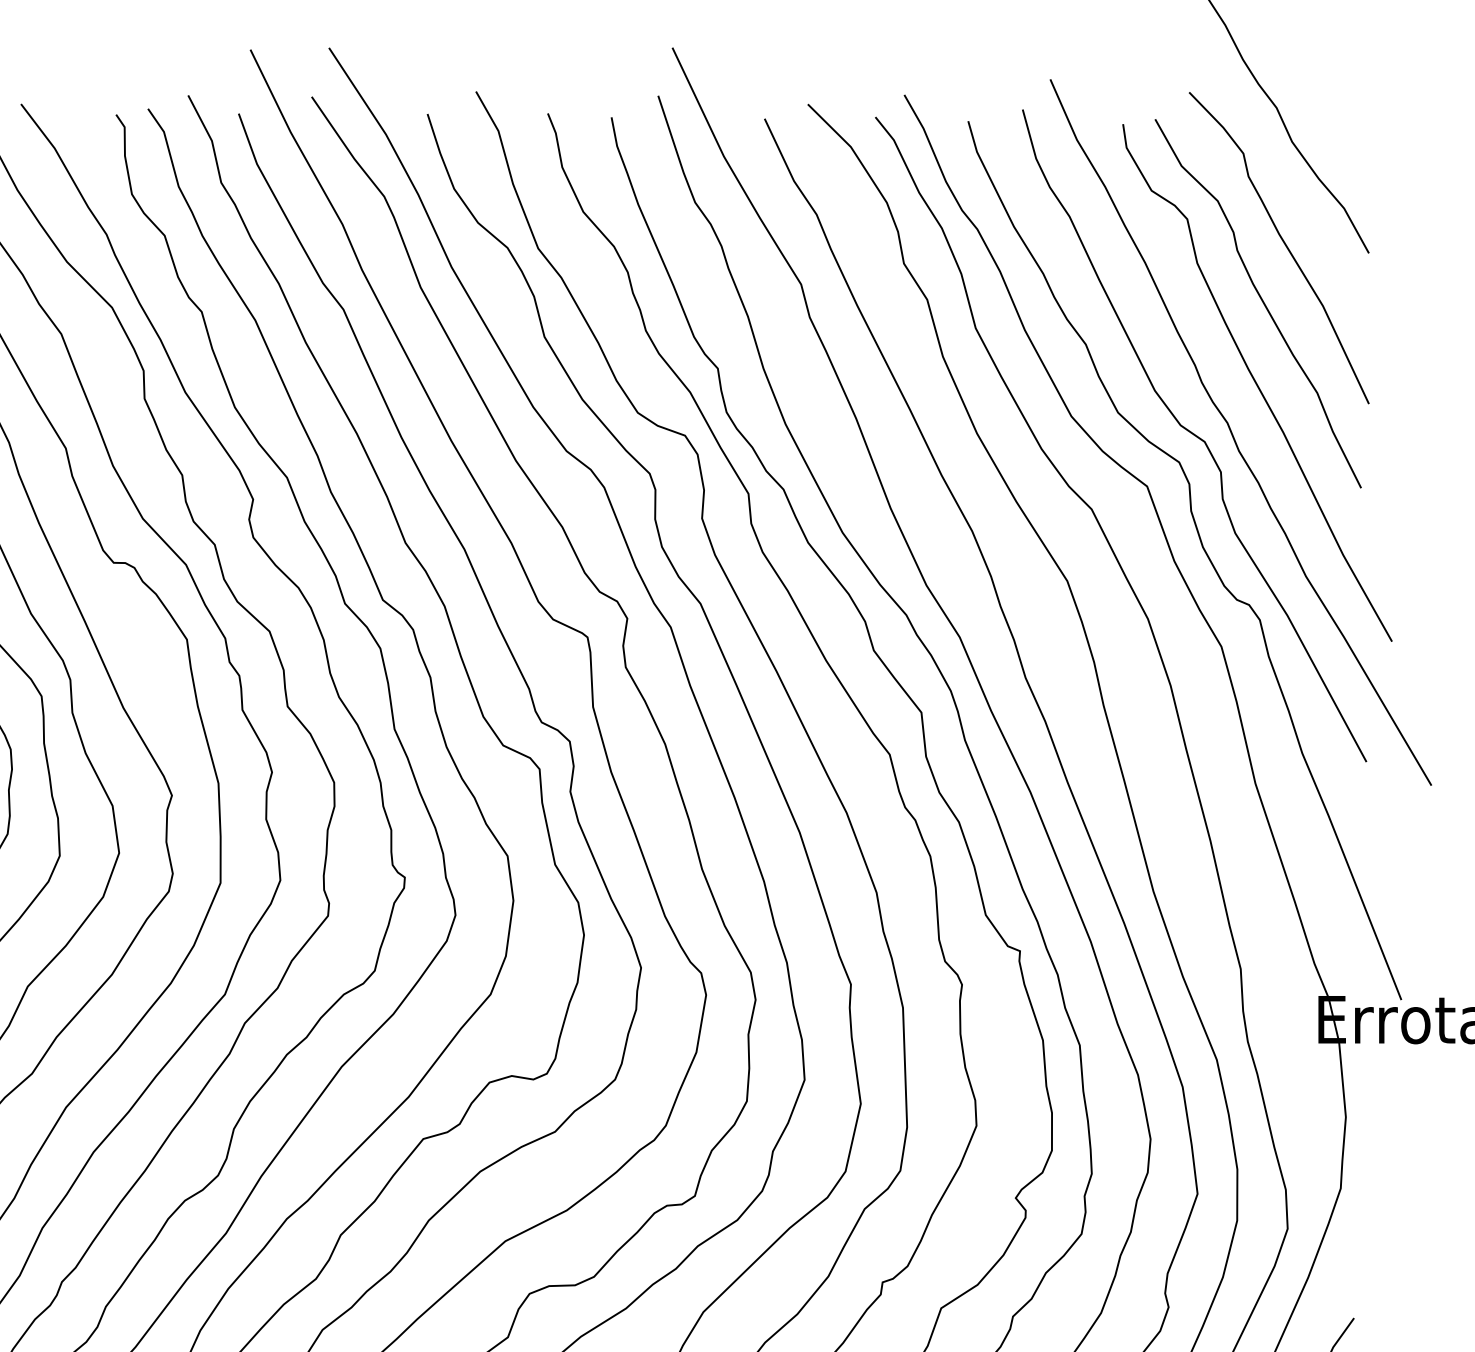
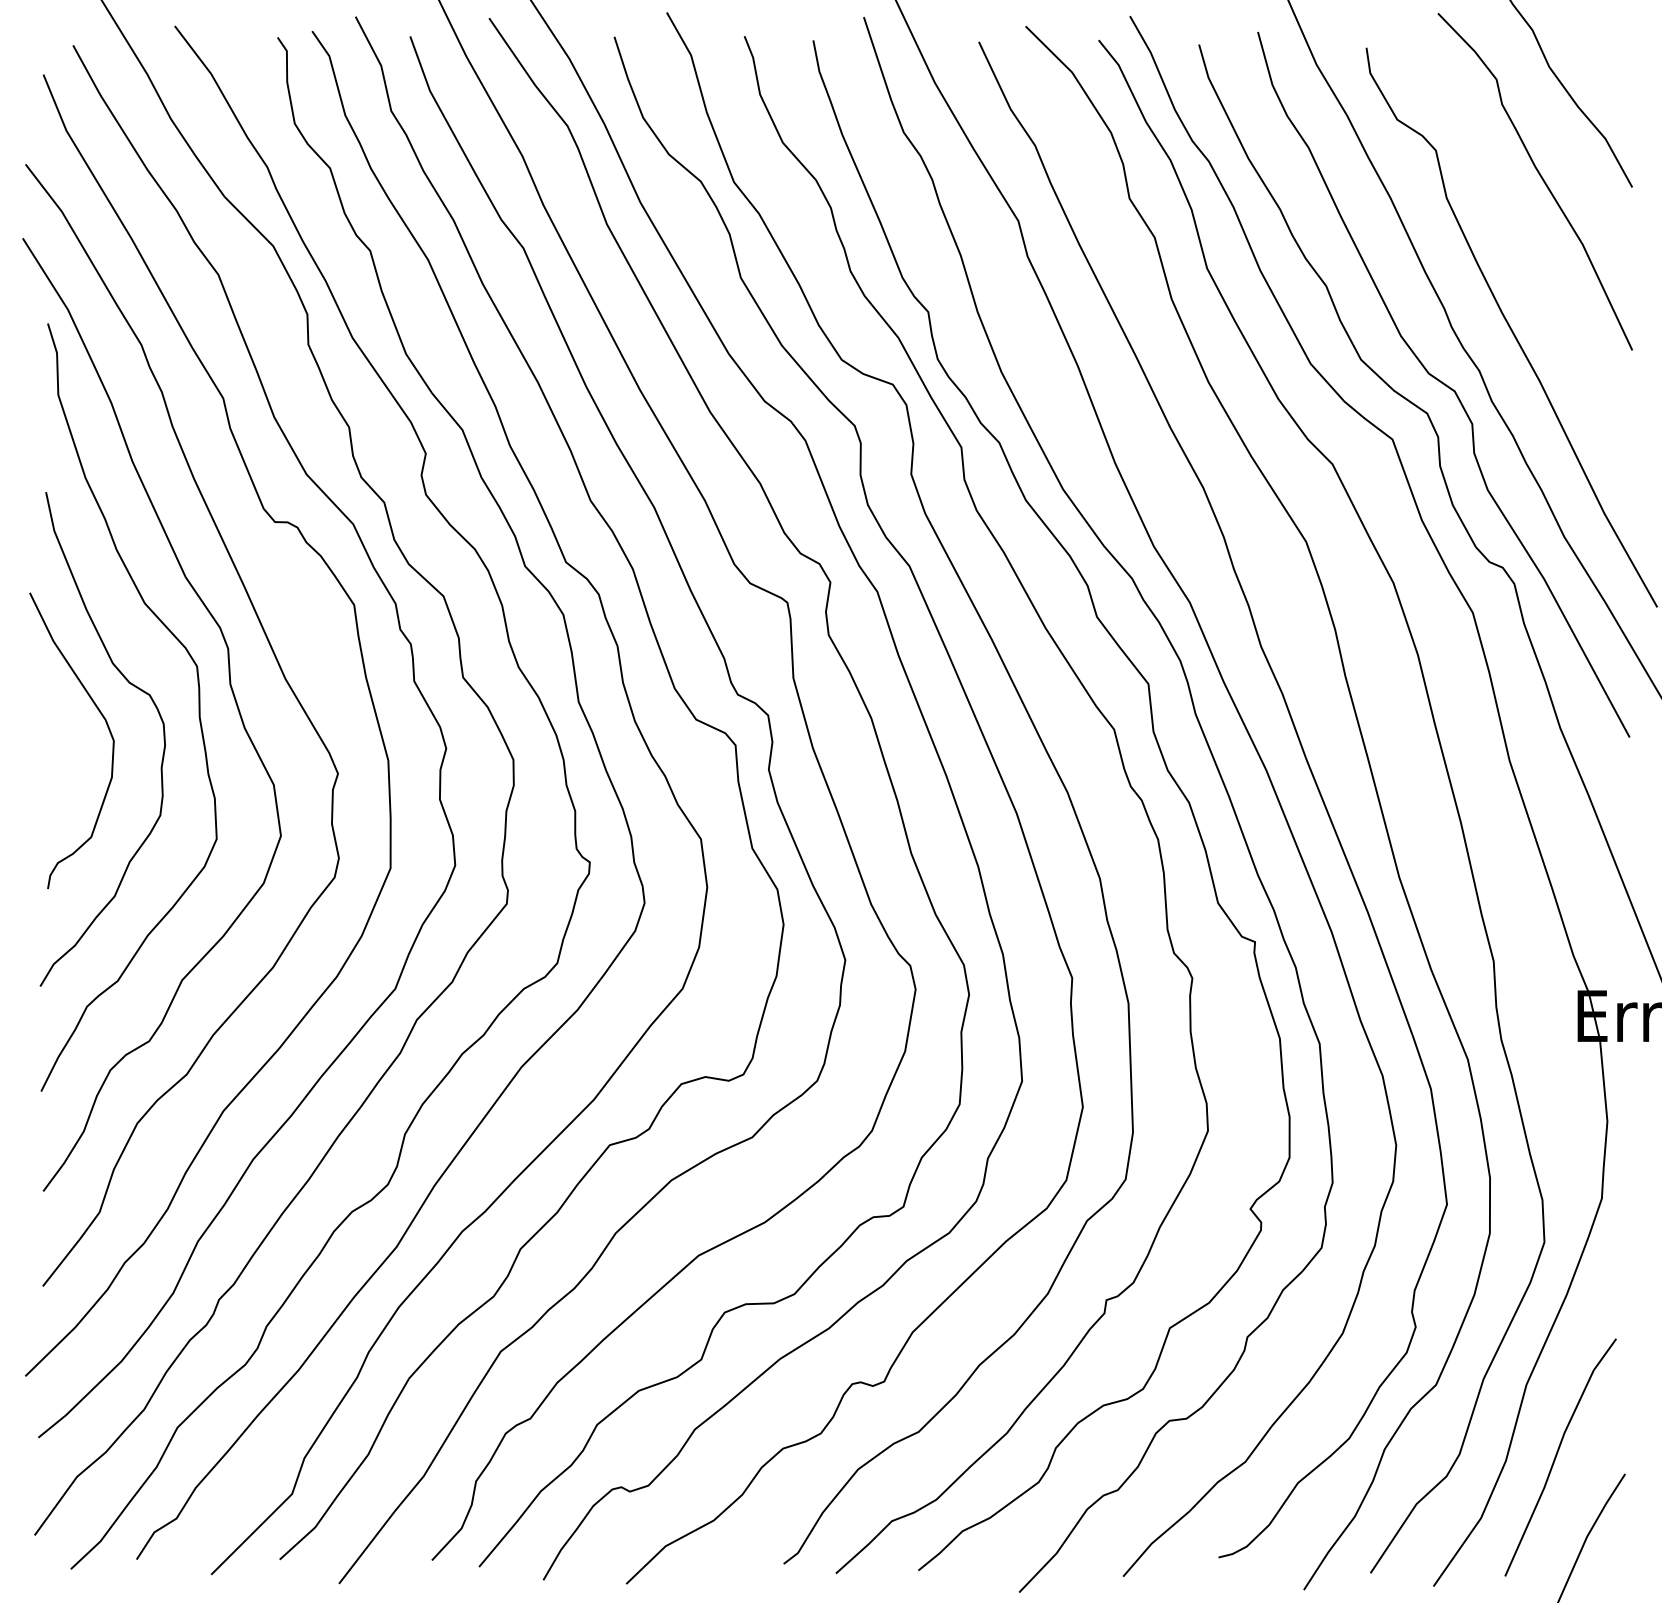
curve: (1261, 301) -> (1516, 239), removed

